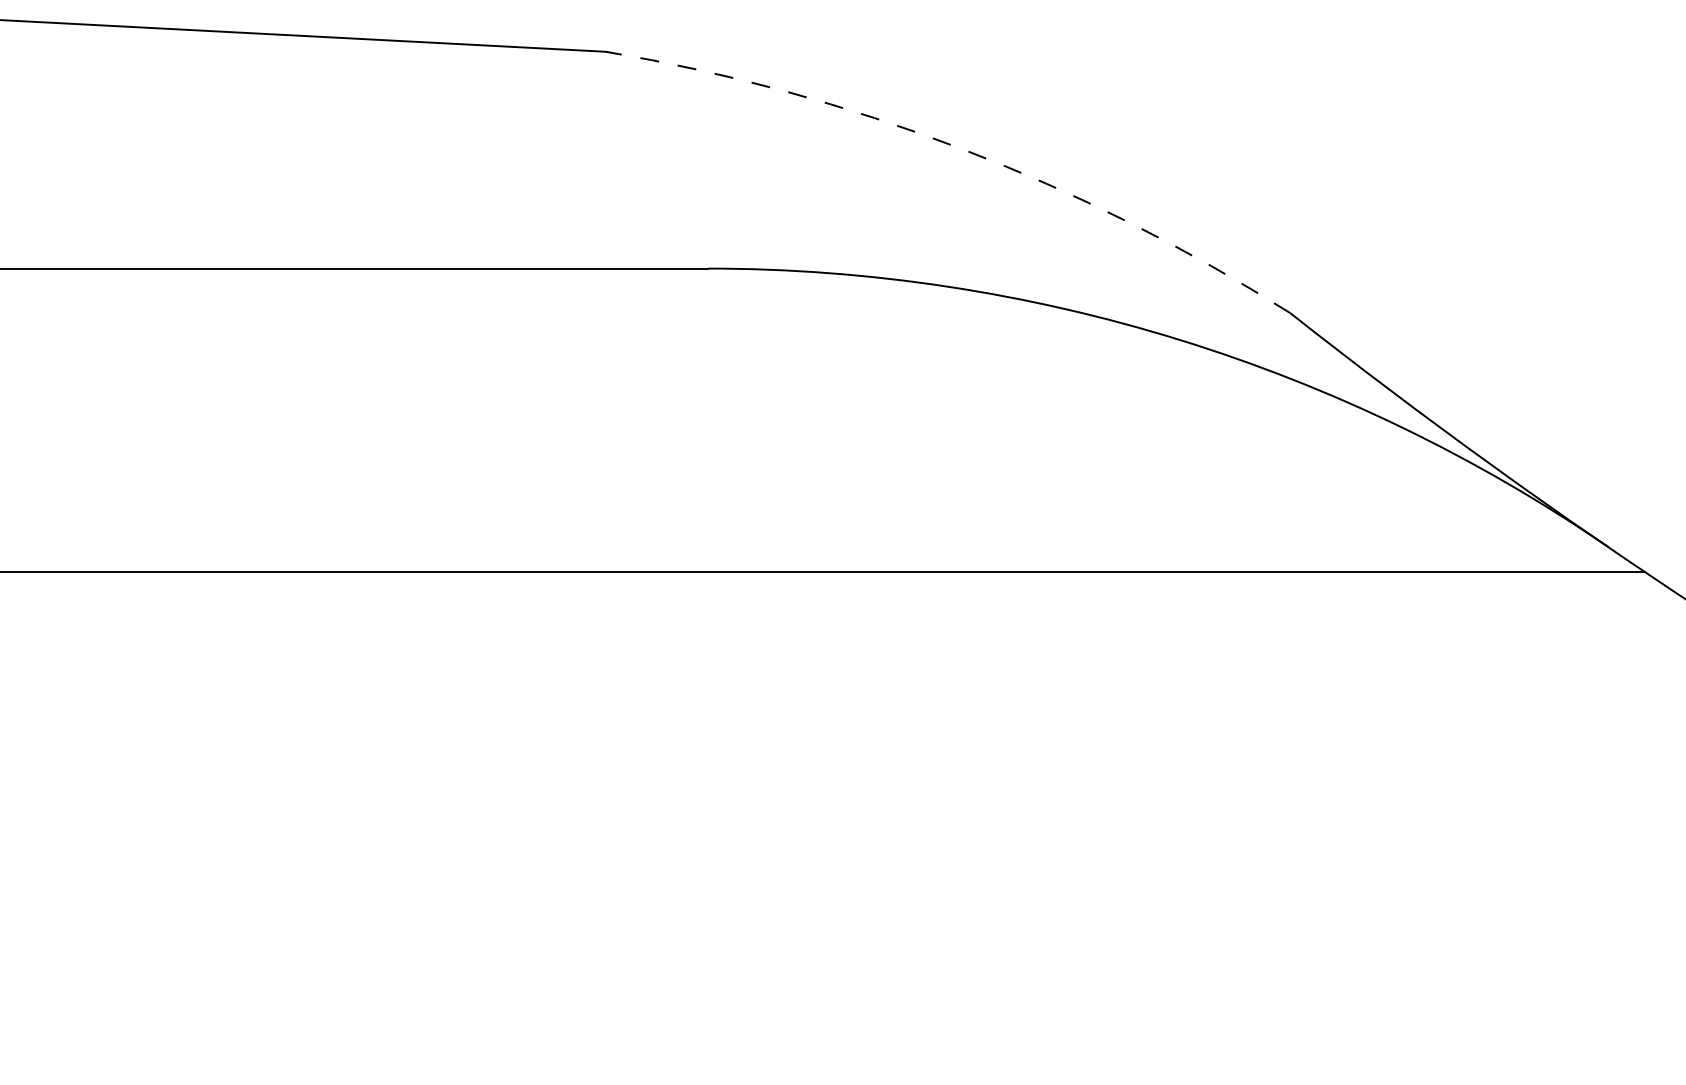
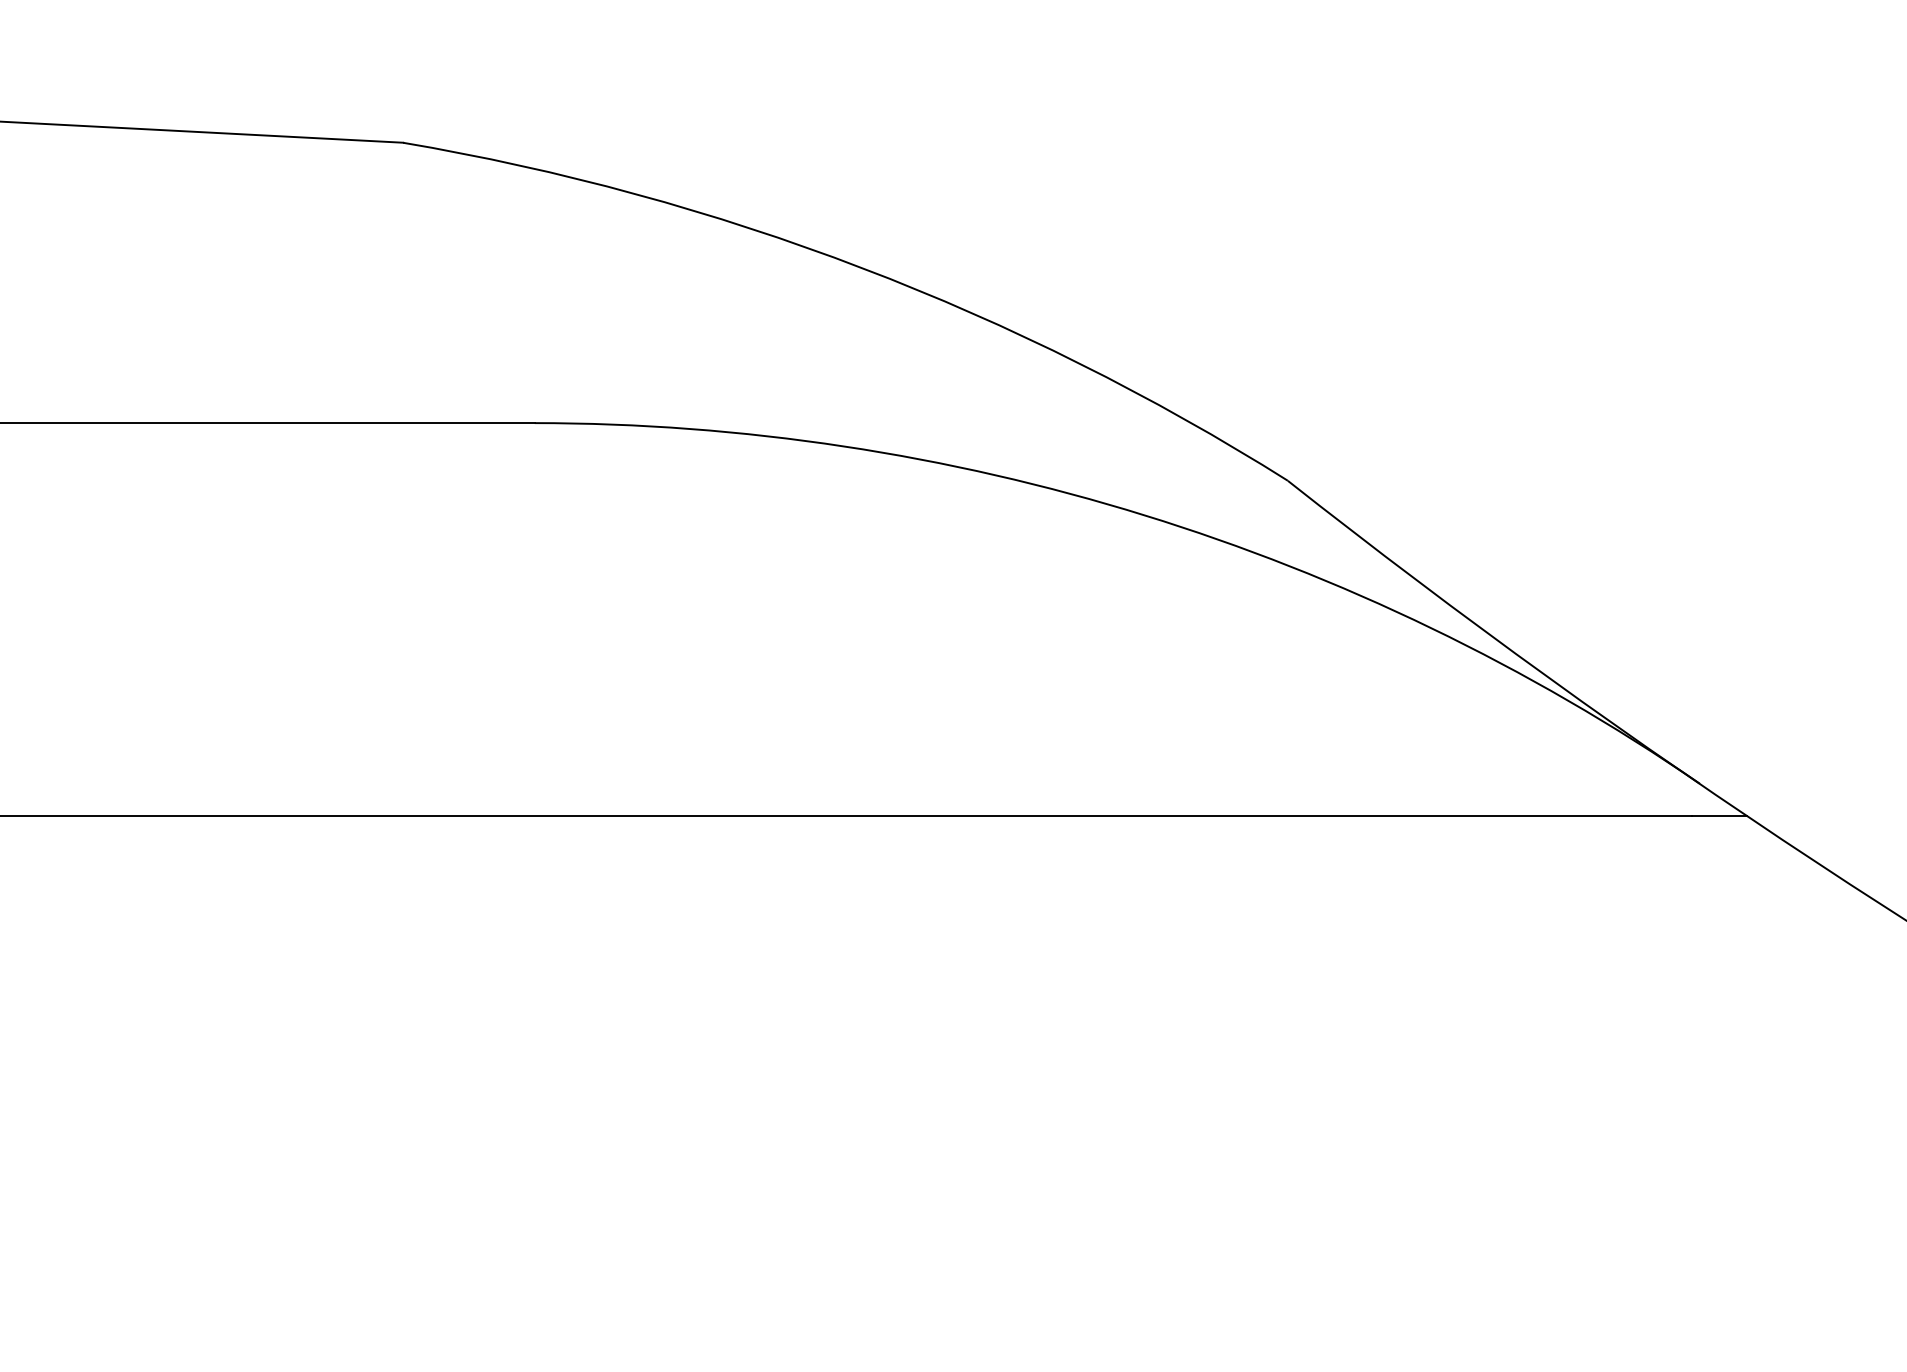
arc: (961, 148) -> (862, 267), dashed -> solid

